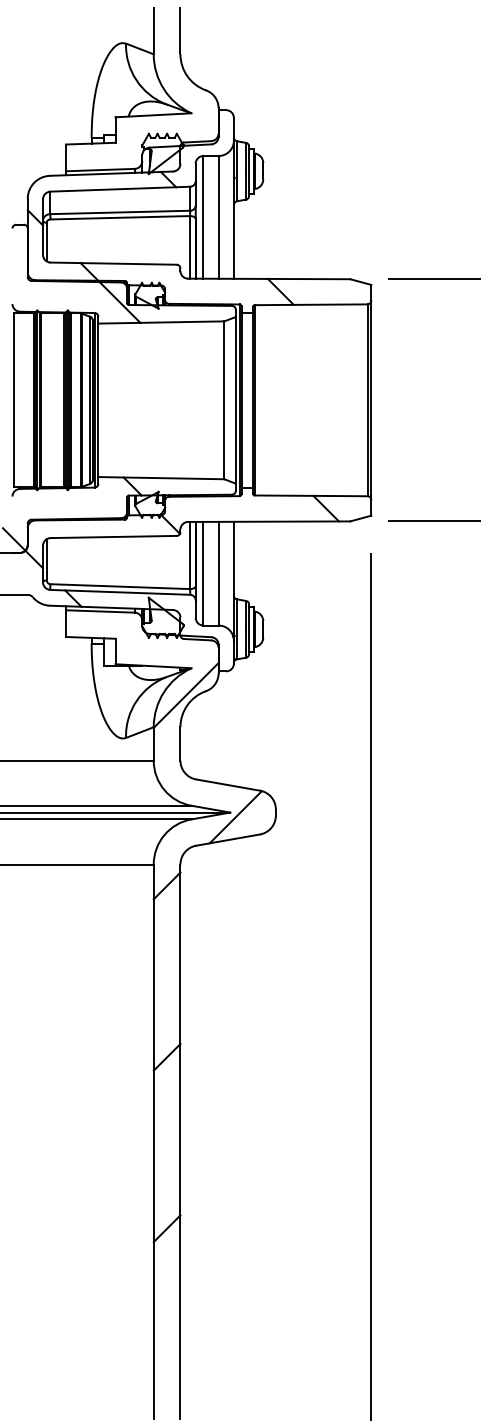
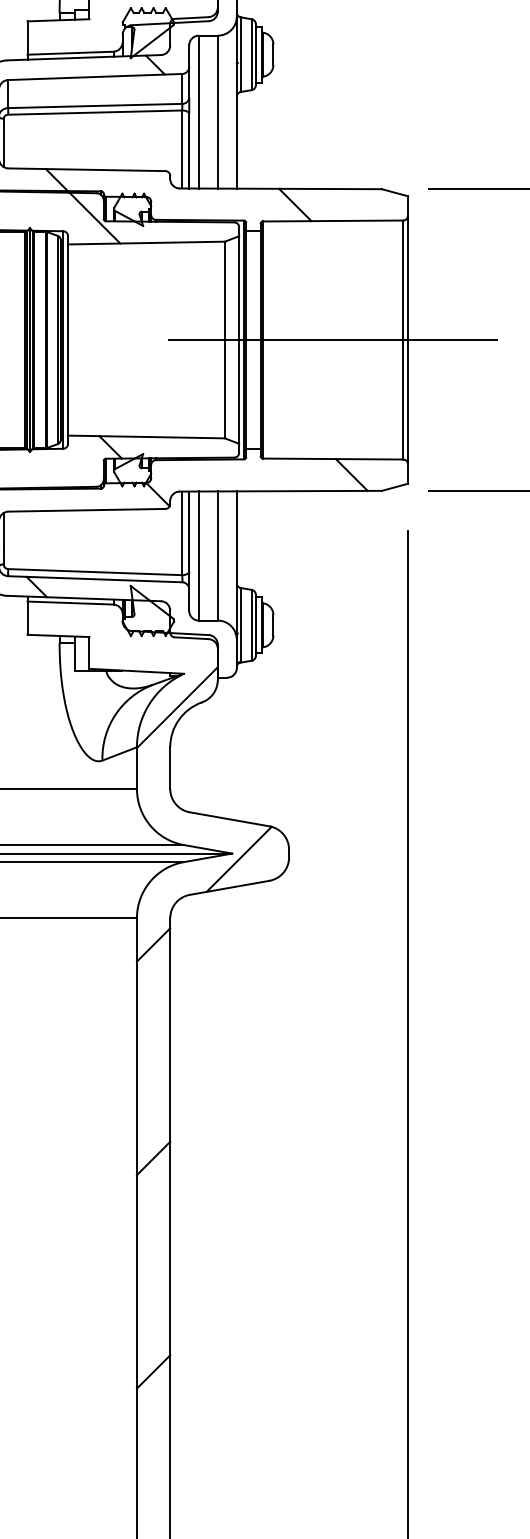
line: (310, 400) -> (332, 340), added

